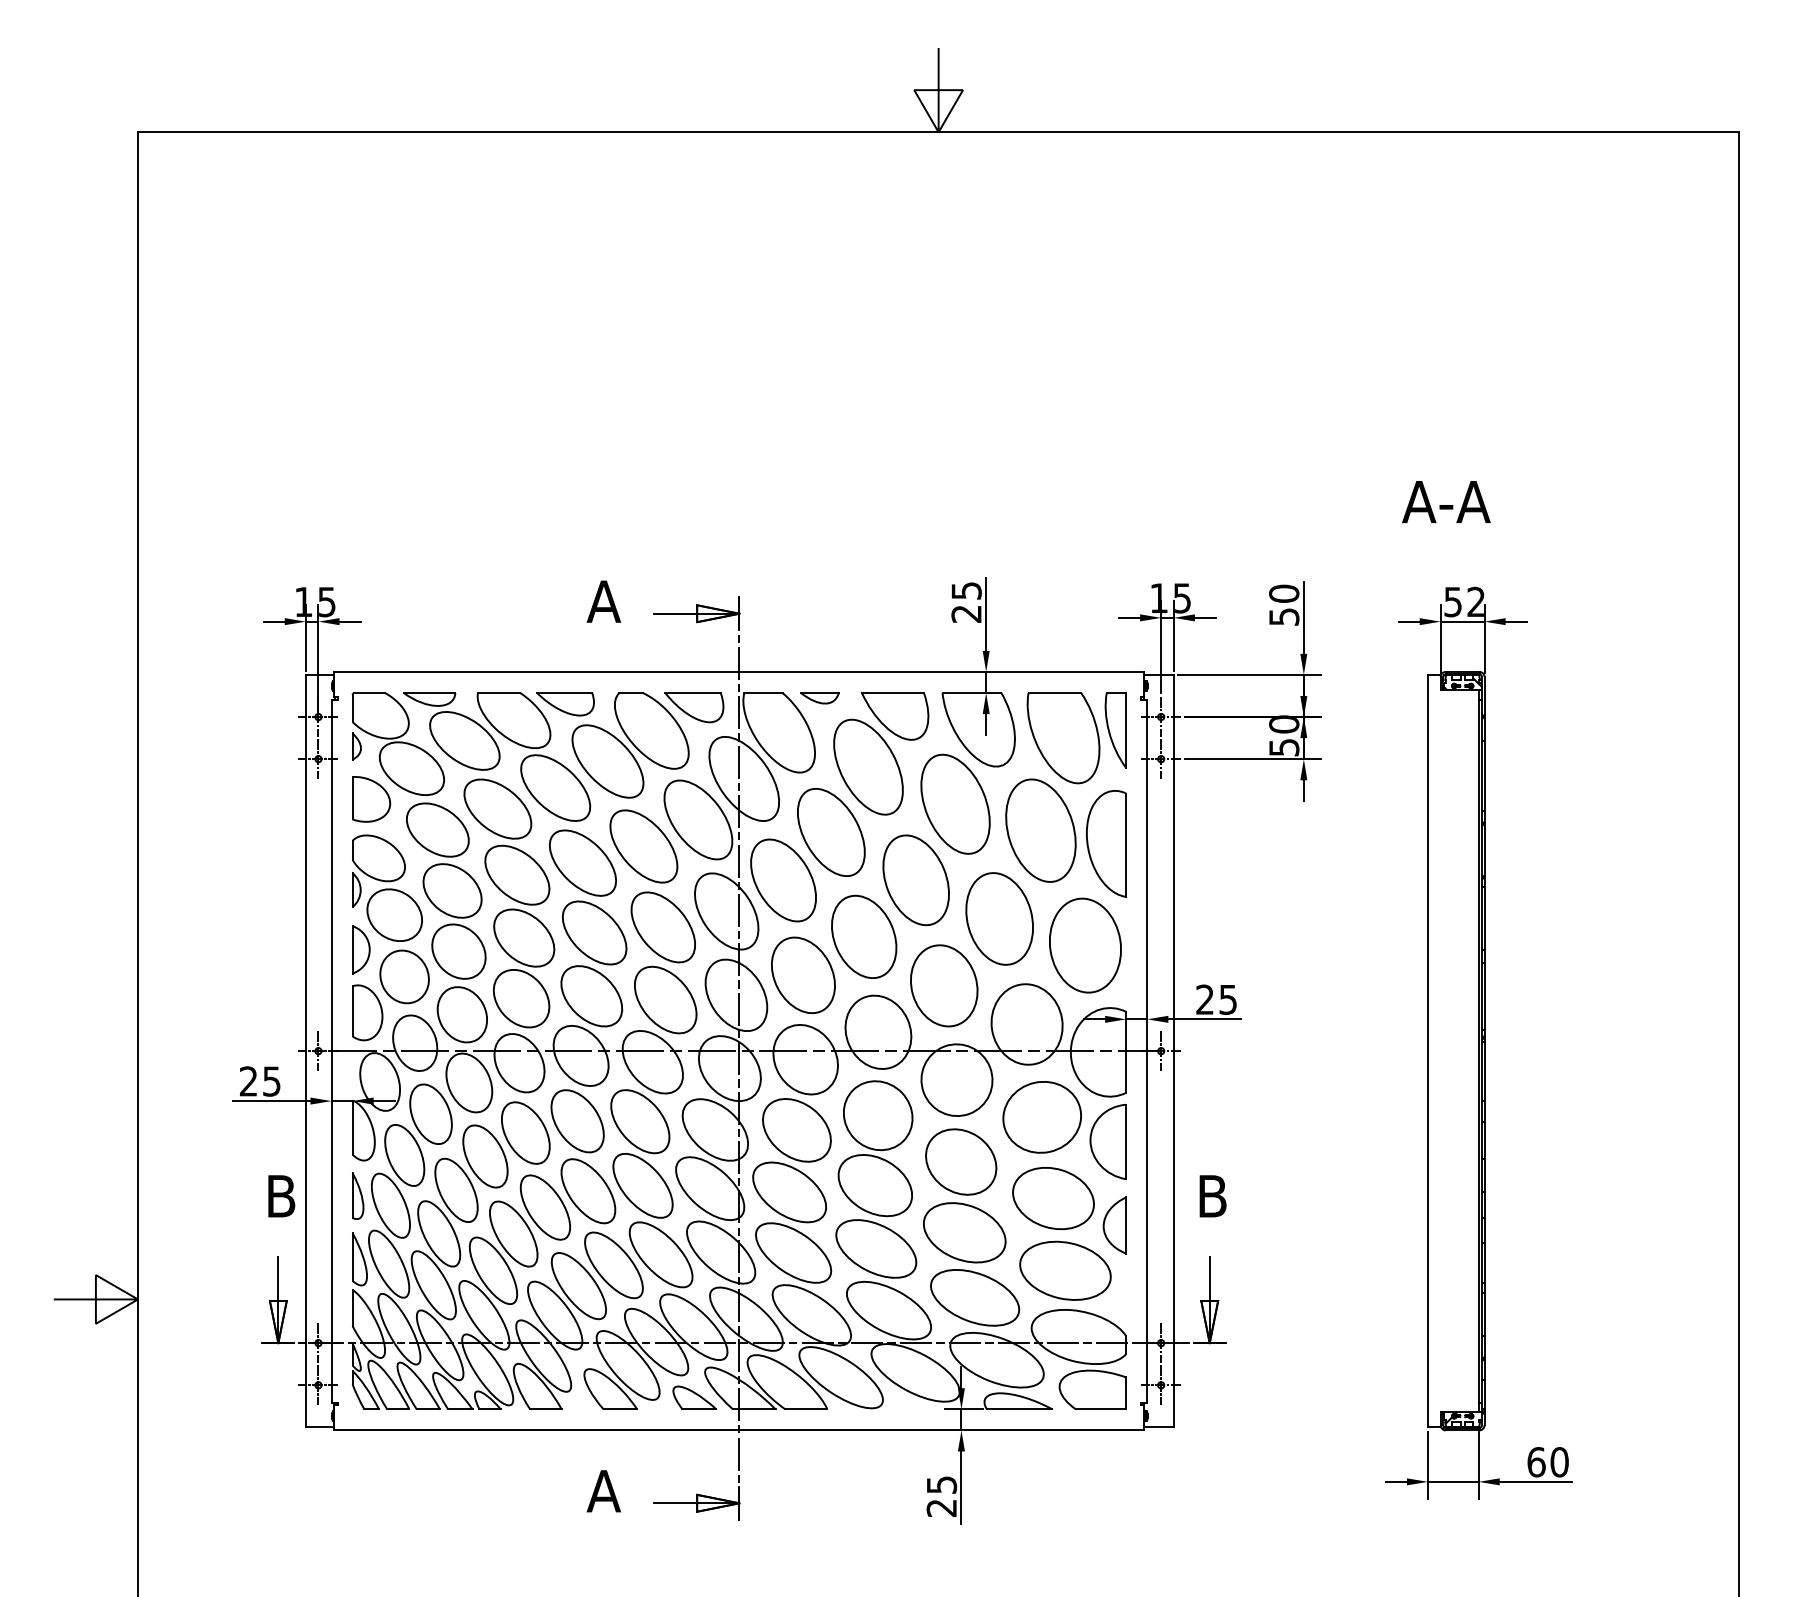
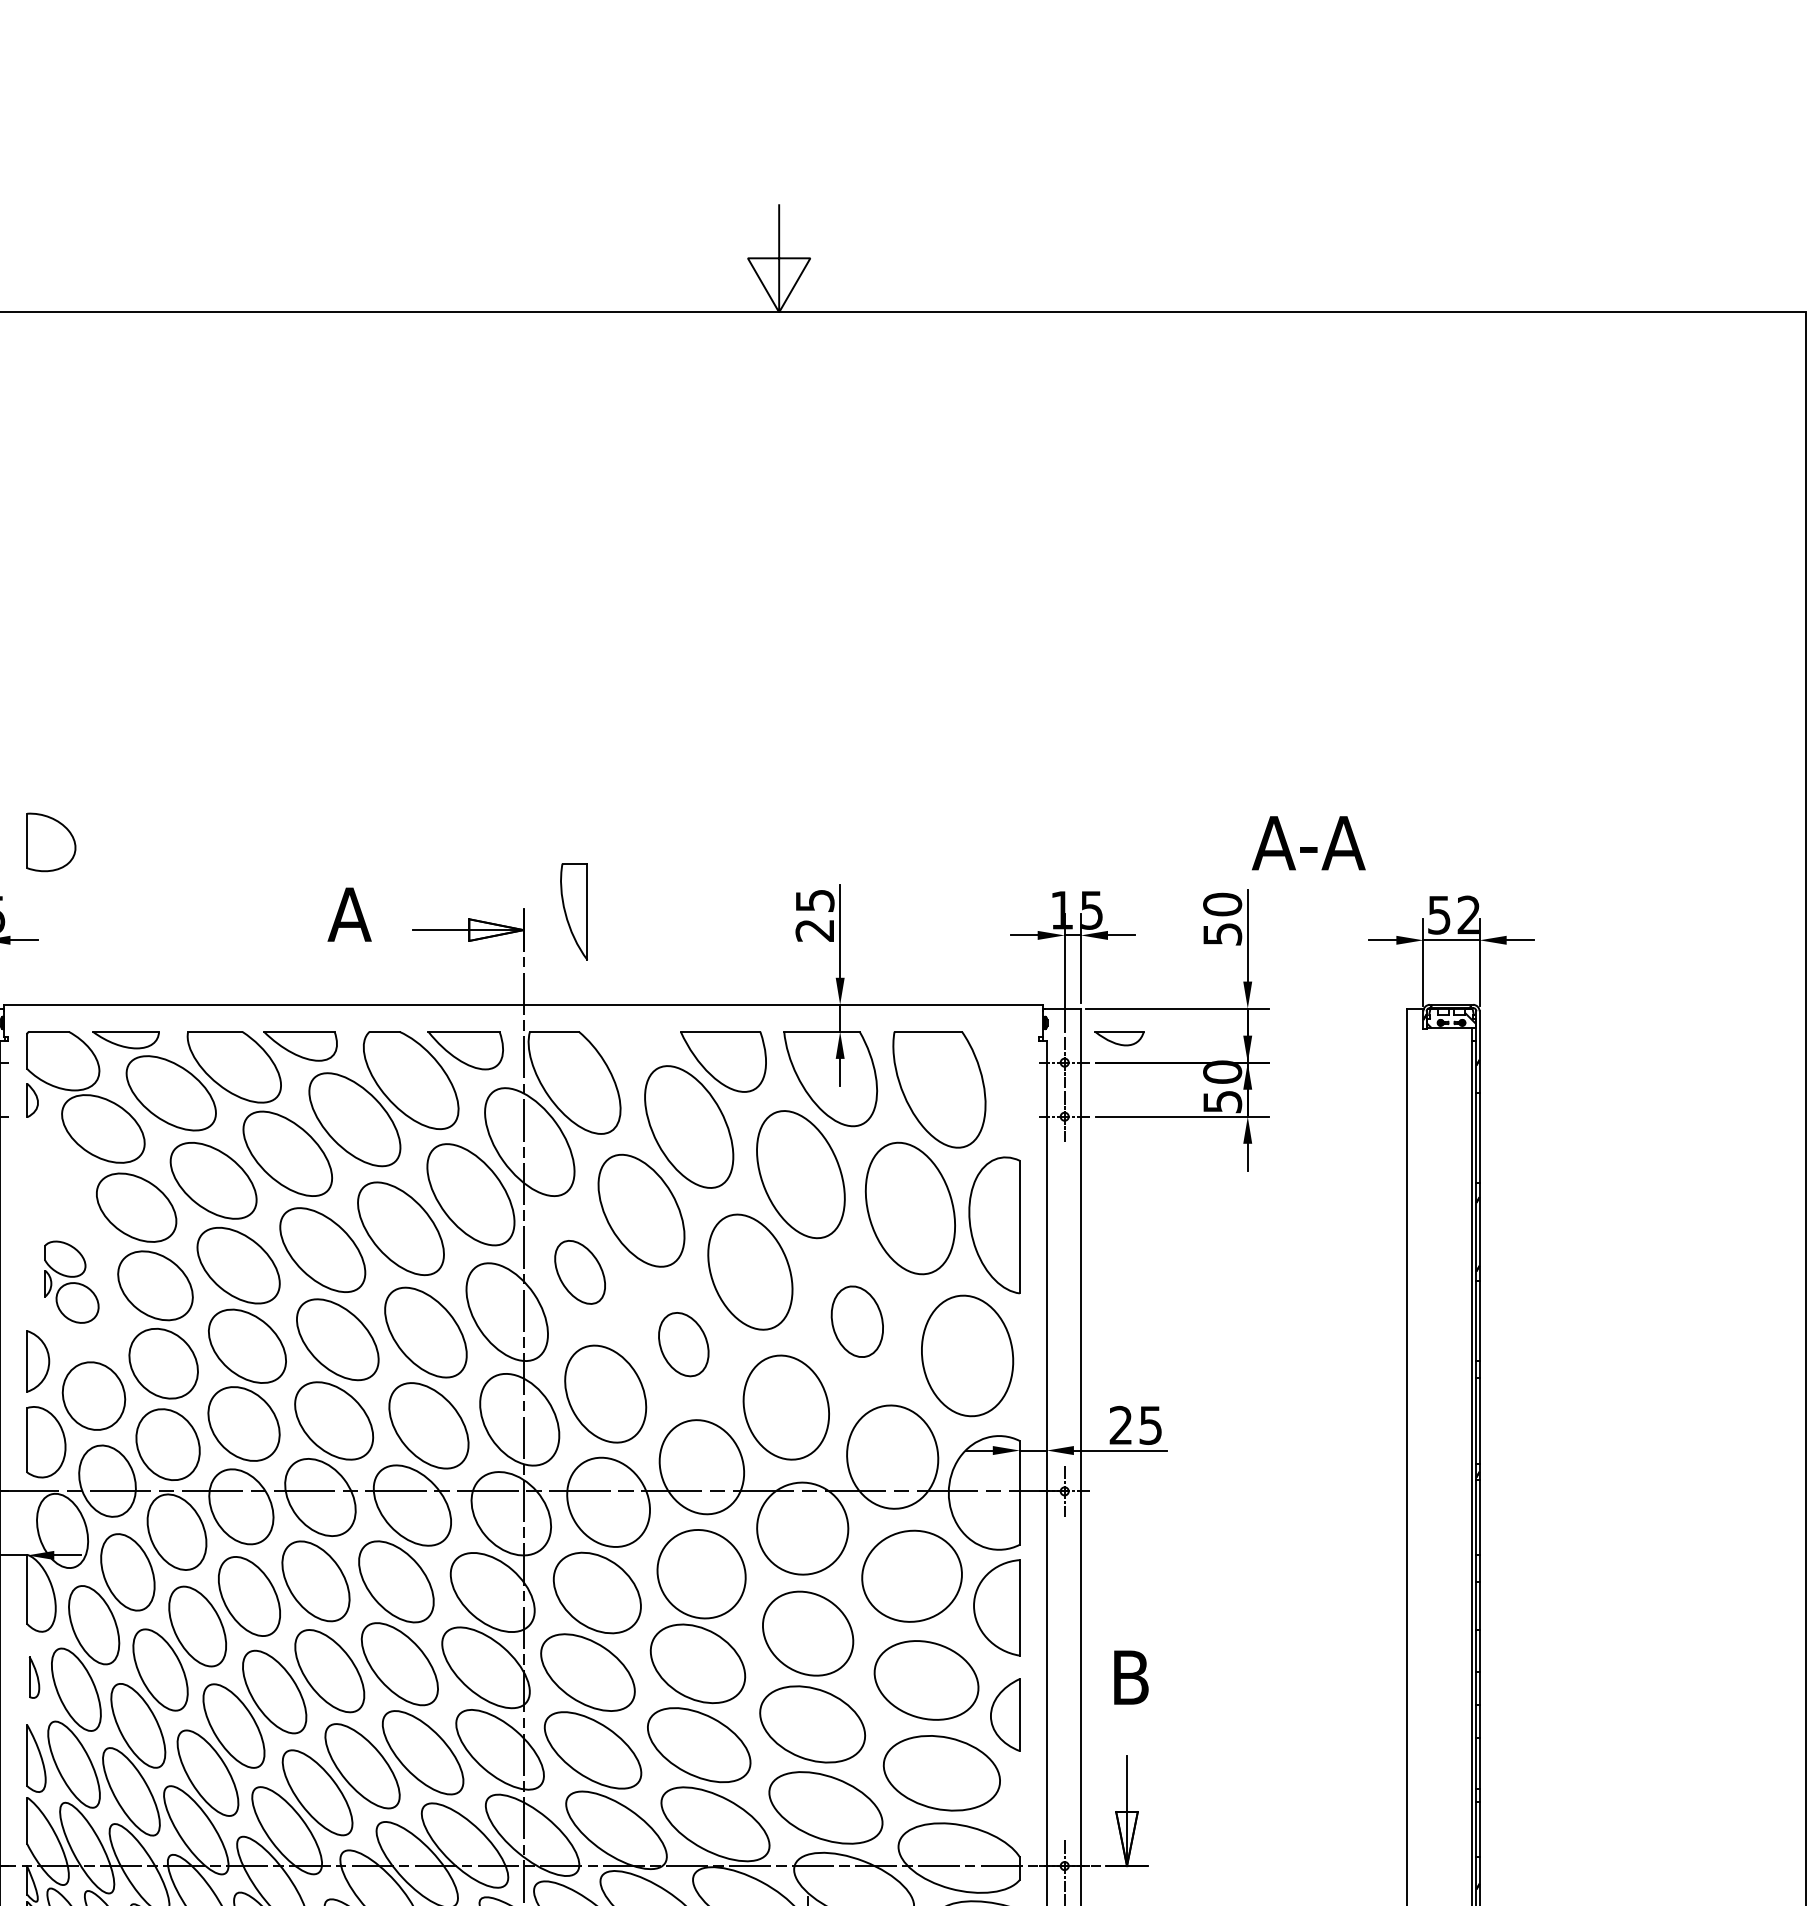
text: (1446, 501) -> (1308, 842), moved
part: (819, 698) -> (1119, 1038), moved
part: (1115, 730) -> (573, 911), moved
part: (371, 799) -> (51, 842), moved
part: (783, 880) -> (580, 1272), size x0.6
part: (387, 887) -> (72, 1281), size x0.6
part: (999, 918) -> (857, 1321), size x0.6
part: (864, 936) -> (684, 1344), size x0.6
part: (358, 1195) -> (34, 1676), size x0.7

